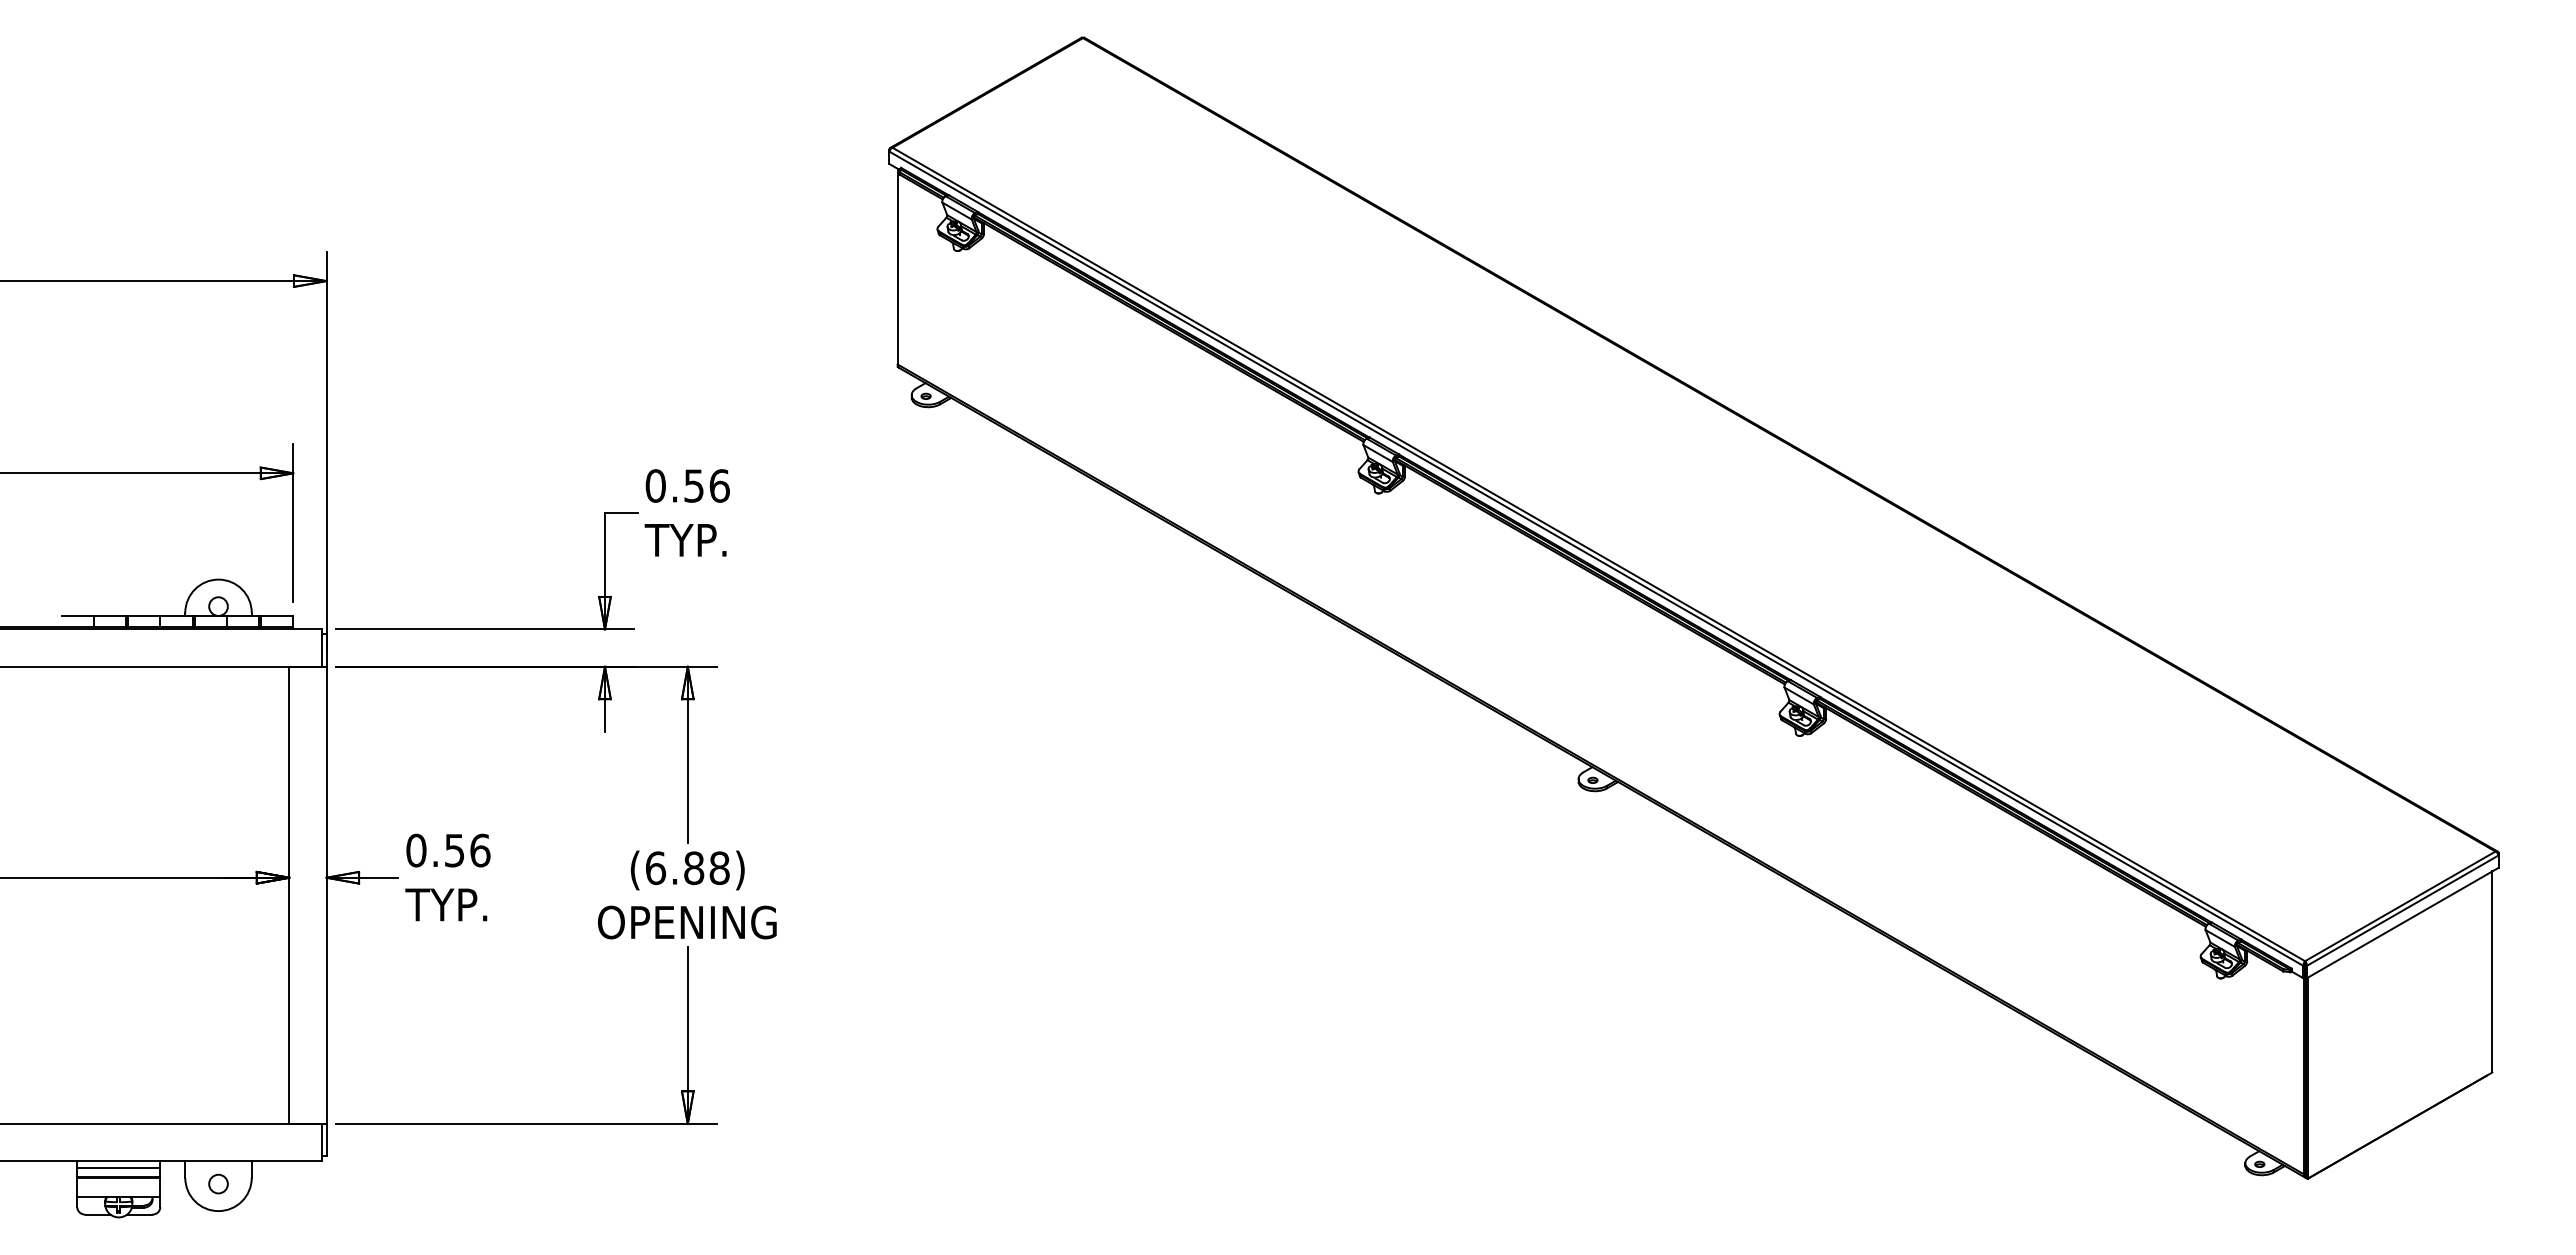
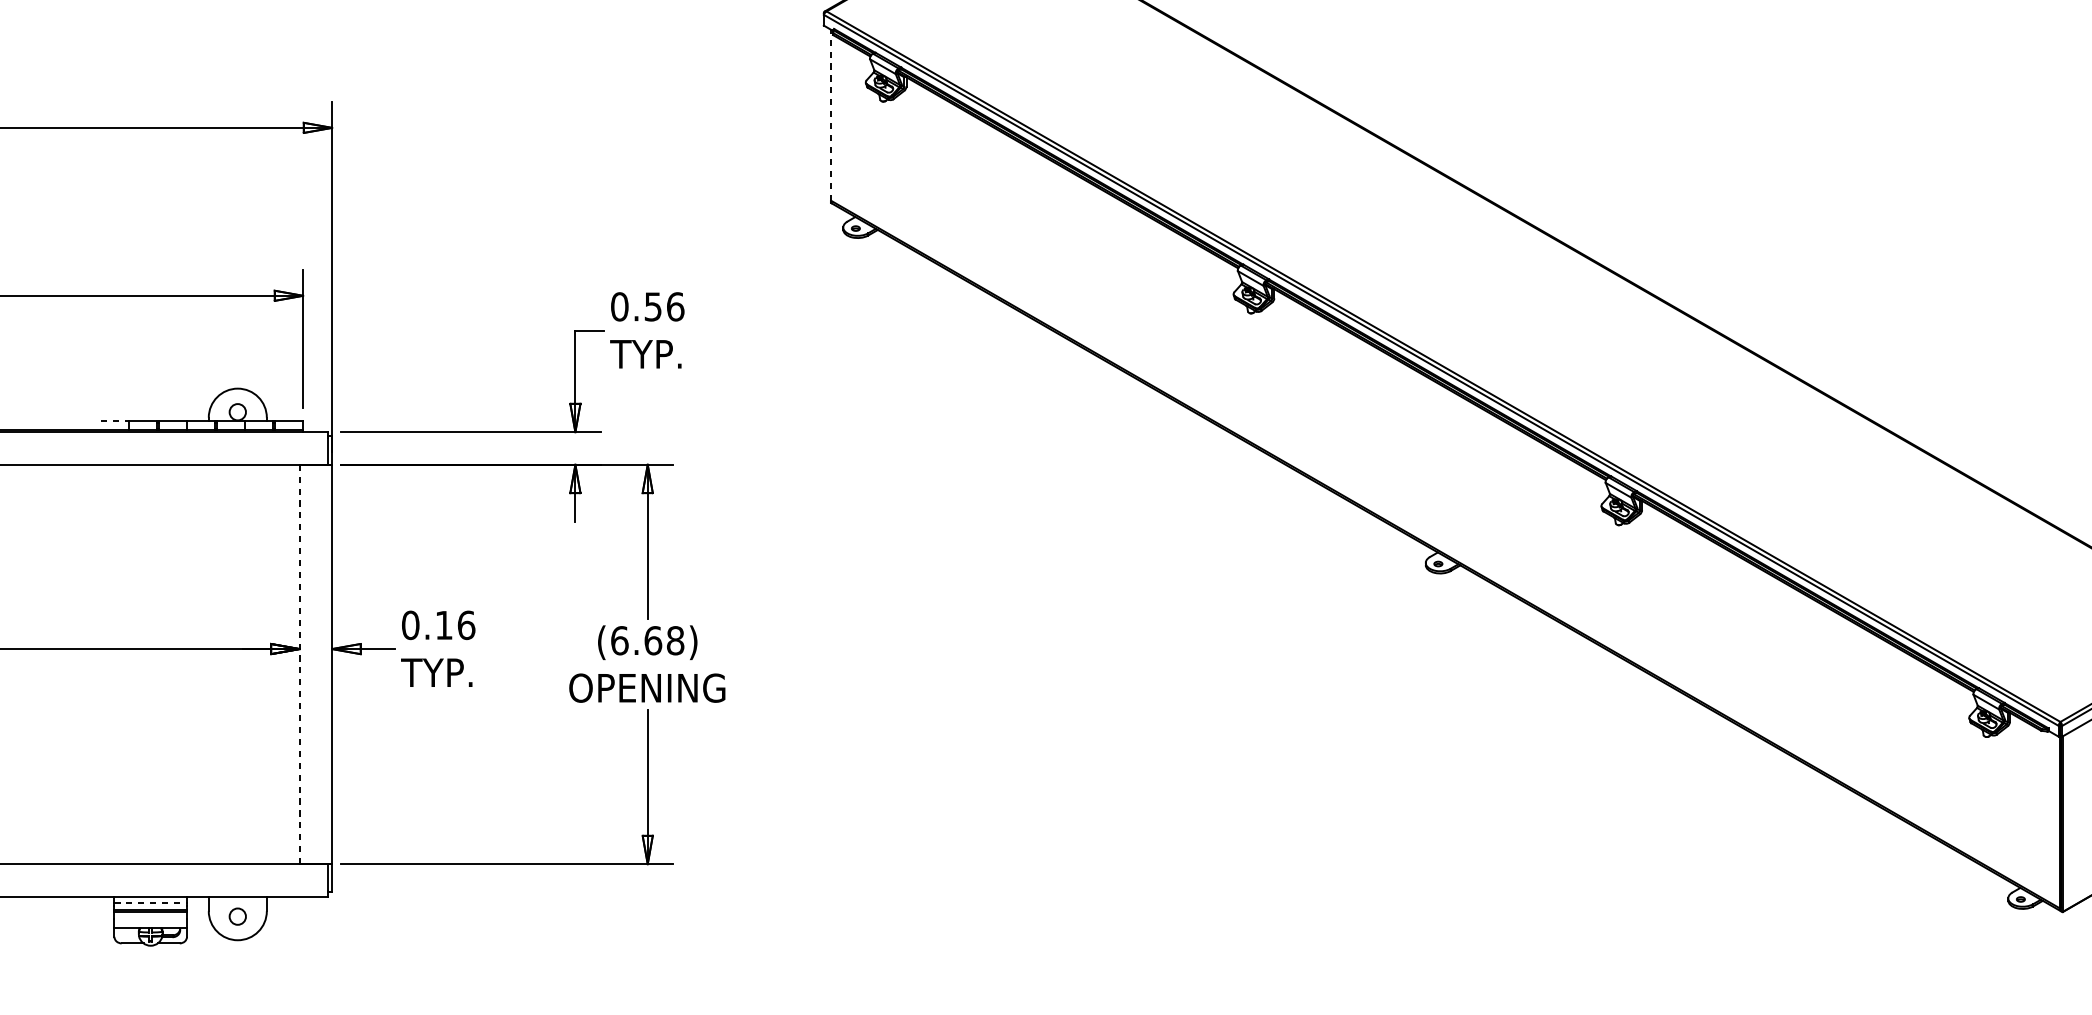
line: (897, 266) -> (830, 115), solid -> dashed
line: (78, 616) -> (115, 420), solid -> dashed
text: (454, 850) -> (443, 625), 0.56 -> 0.16
text: (694, 867) -> (653, 640), (6.88) -> (6.68)
line: (289, 895) -> (299, 664), solid -> dashed
line: (118, 1168) -> (150, 903), solid -> dashed

